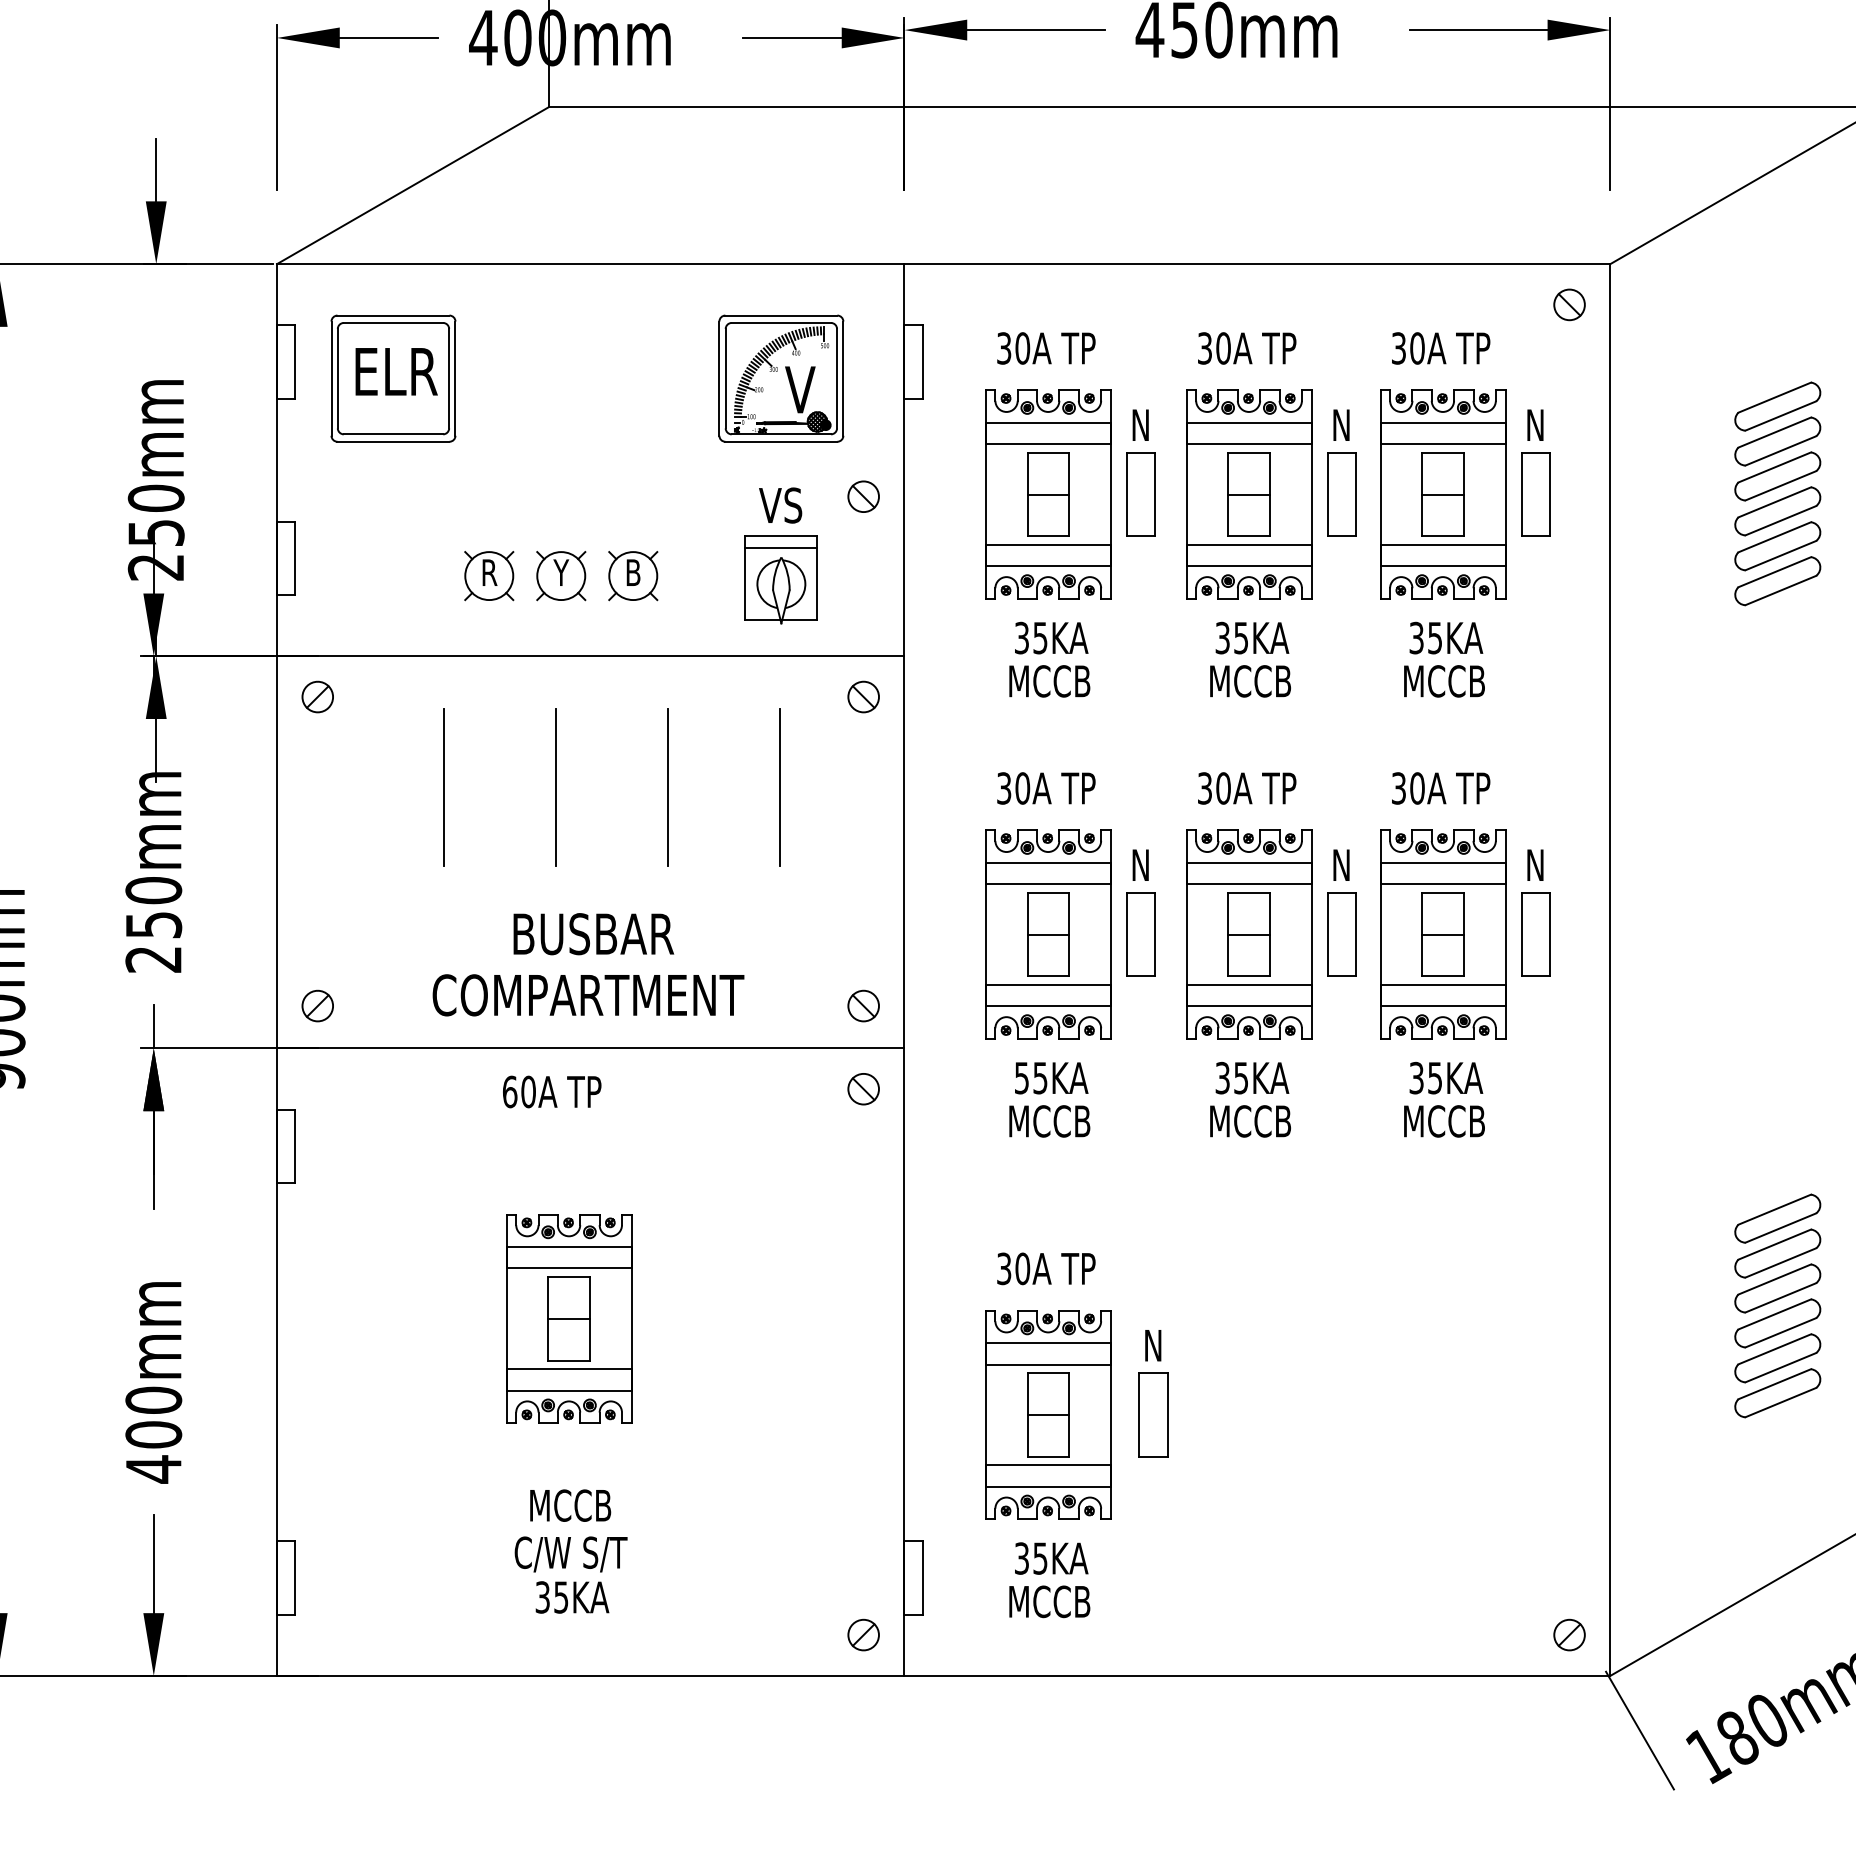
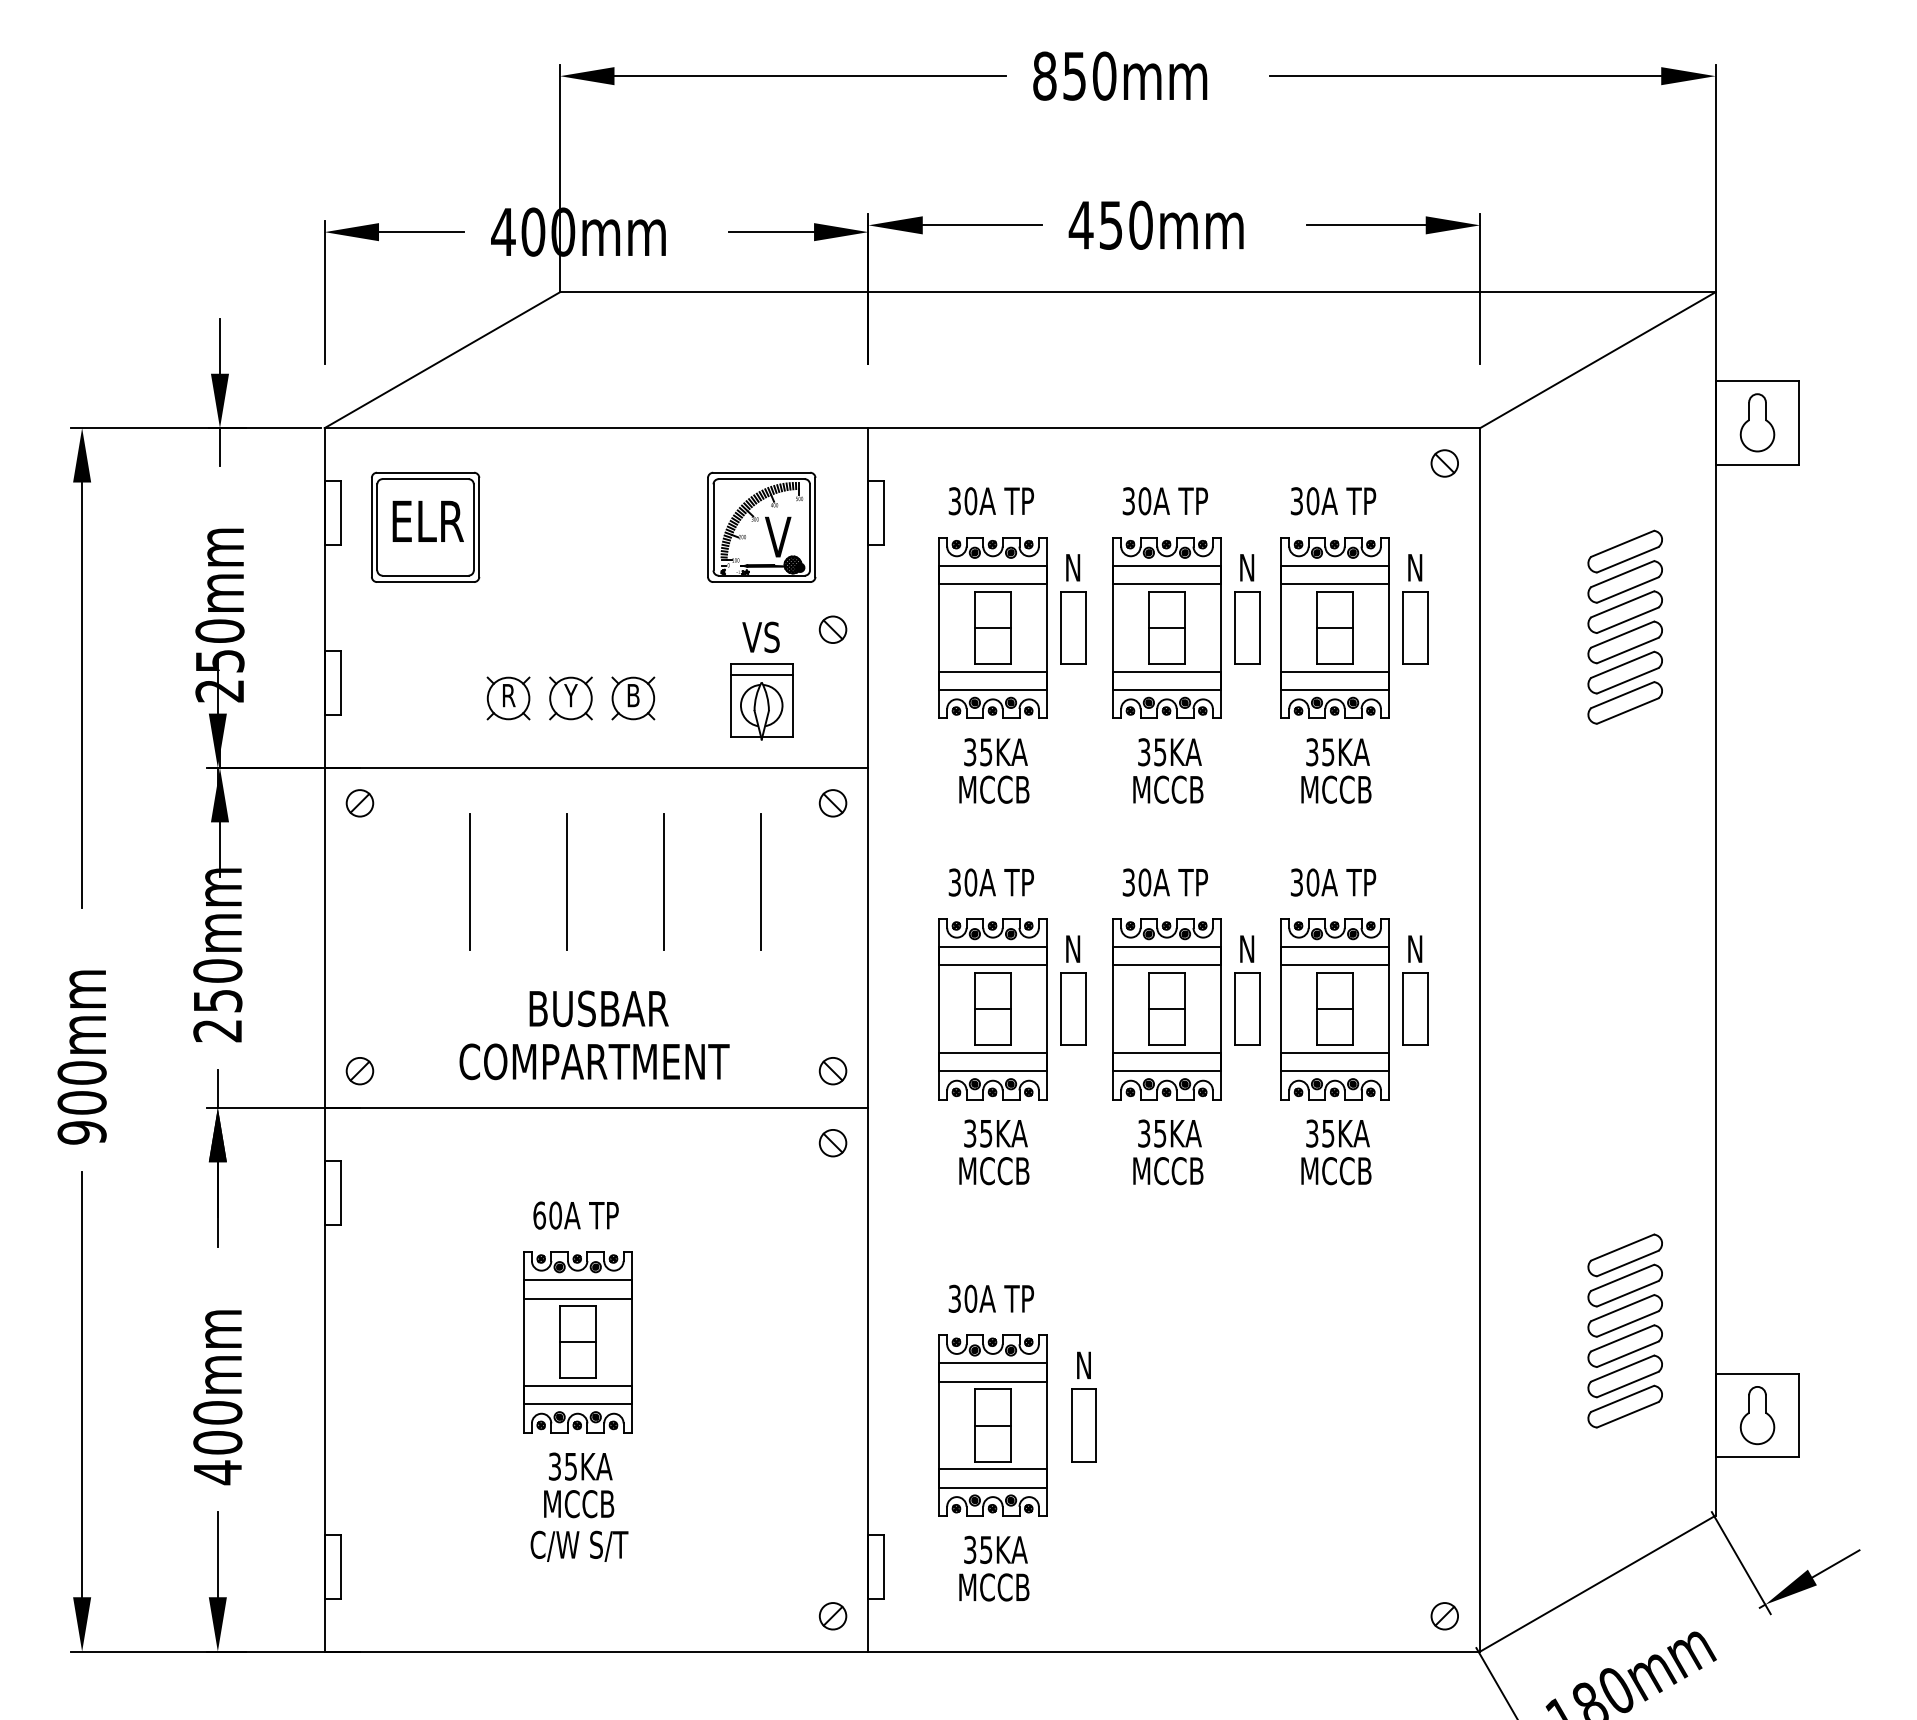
line: (155, 285) -> (219, 446), added
text: (1022, 1078) -> (970, 1133), 55KA -> 35KA
text: (551, 1091) -> (575, 1215), moved
text: (572, 1597) -> (580, 1466), moved

